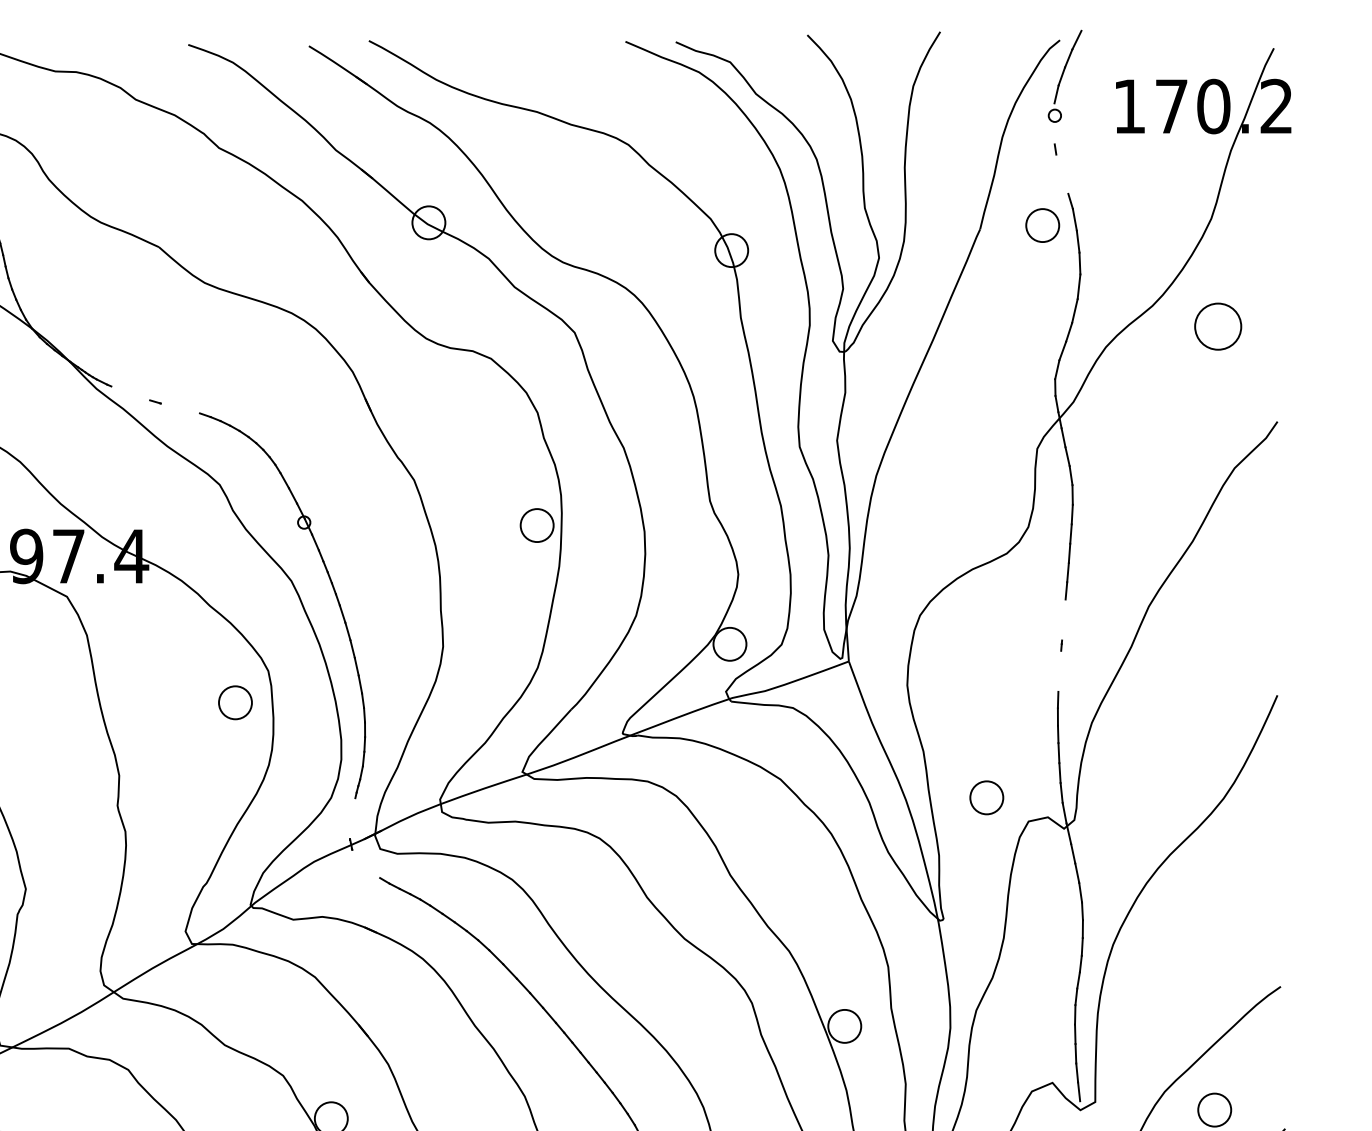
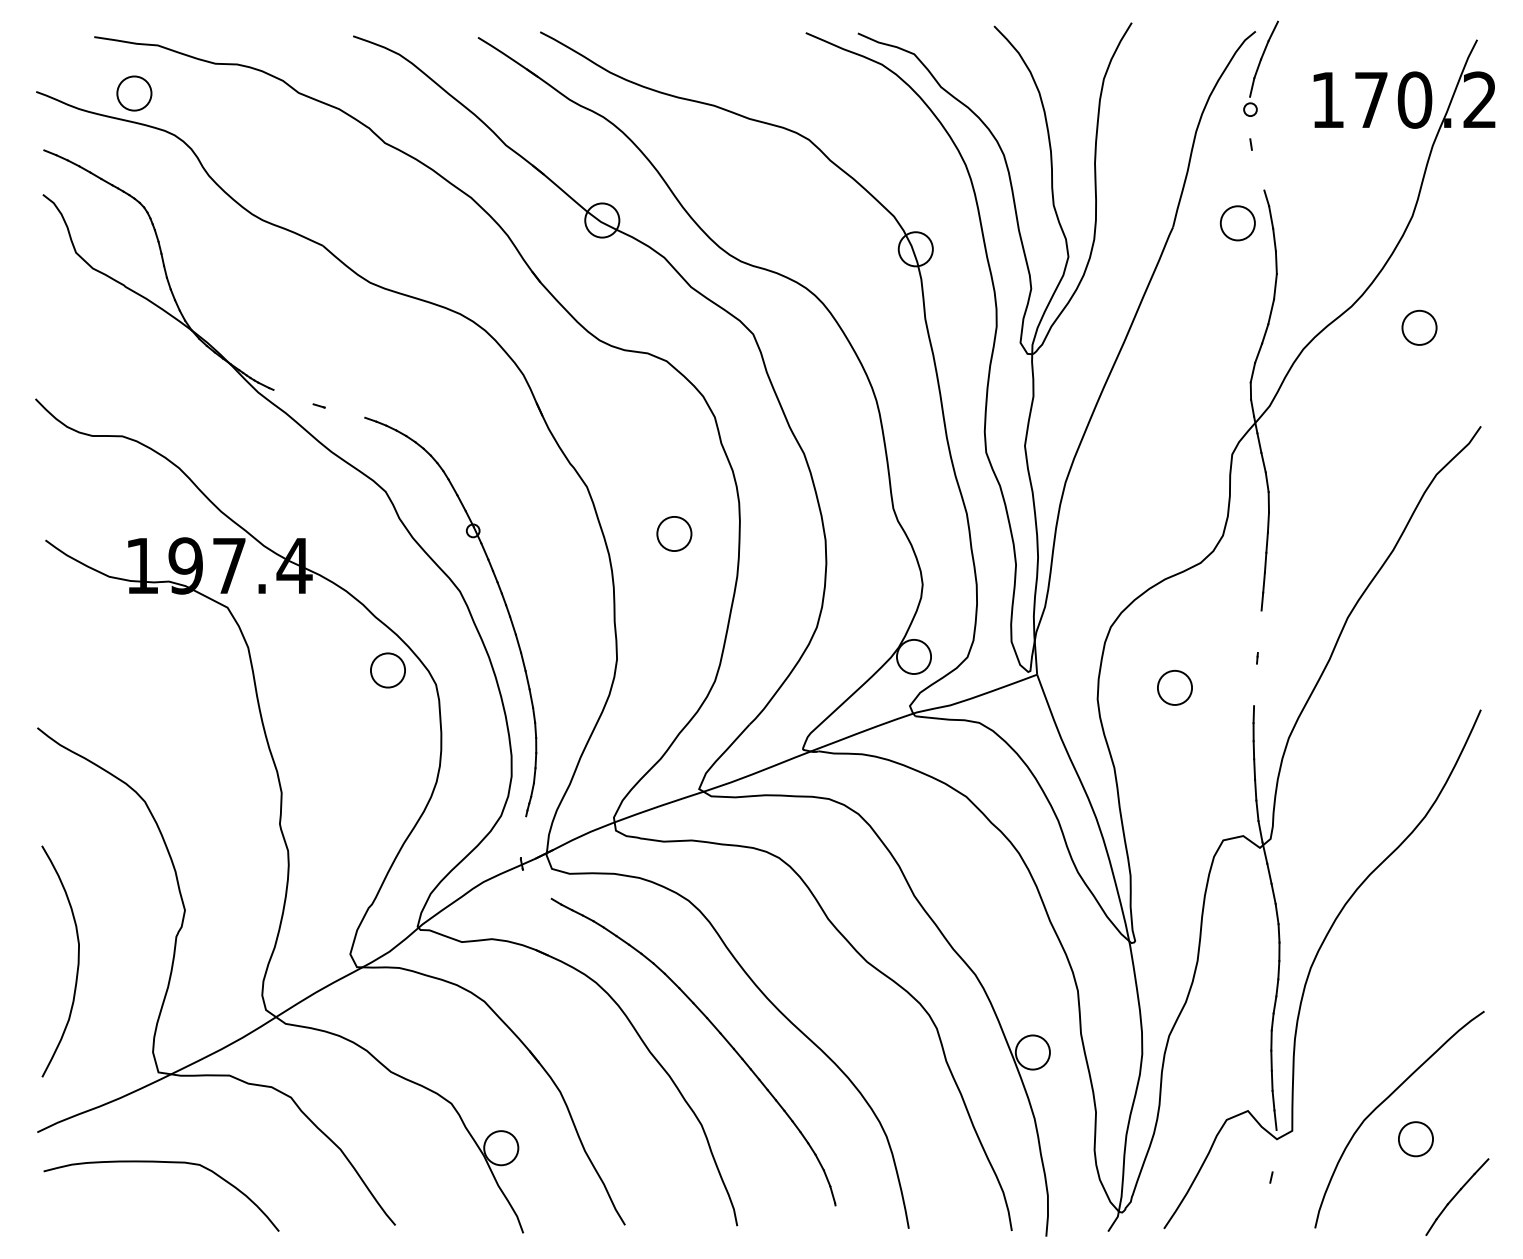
part: (1218, 326) -> (1419, 327), size x0.71
part: (537, 525) -> (674, 533), moved
part: (234, 702) -> (387, 670), moved
part: (986, 797) -> (1174, 687), moved

